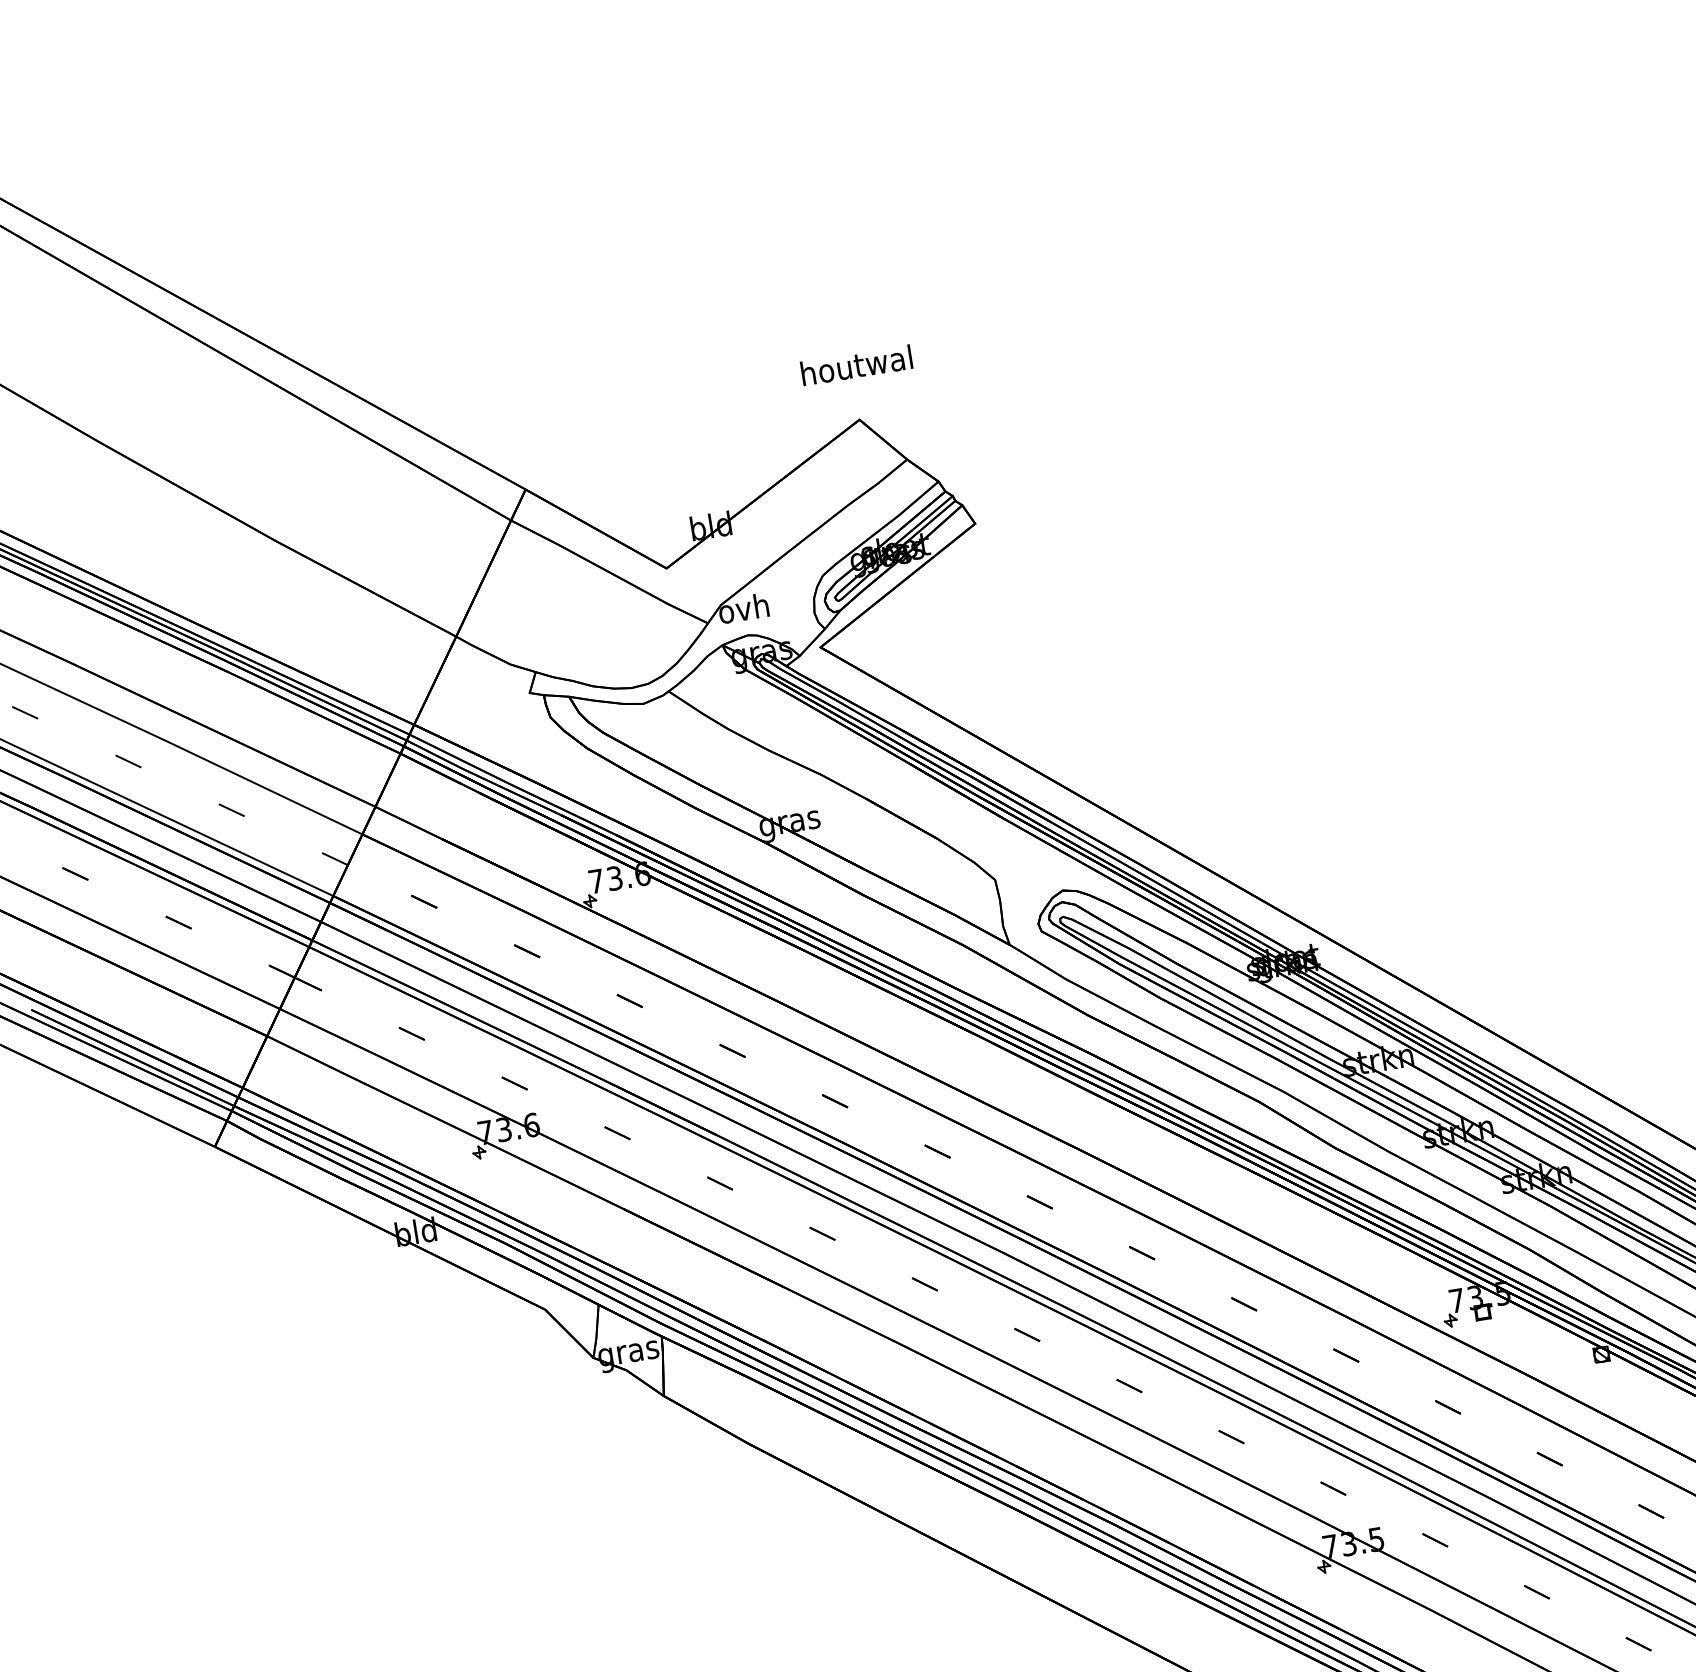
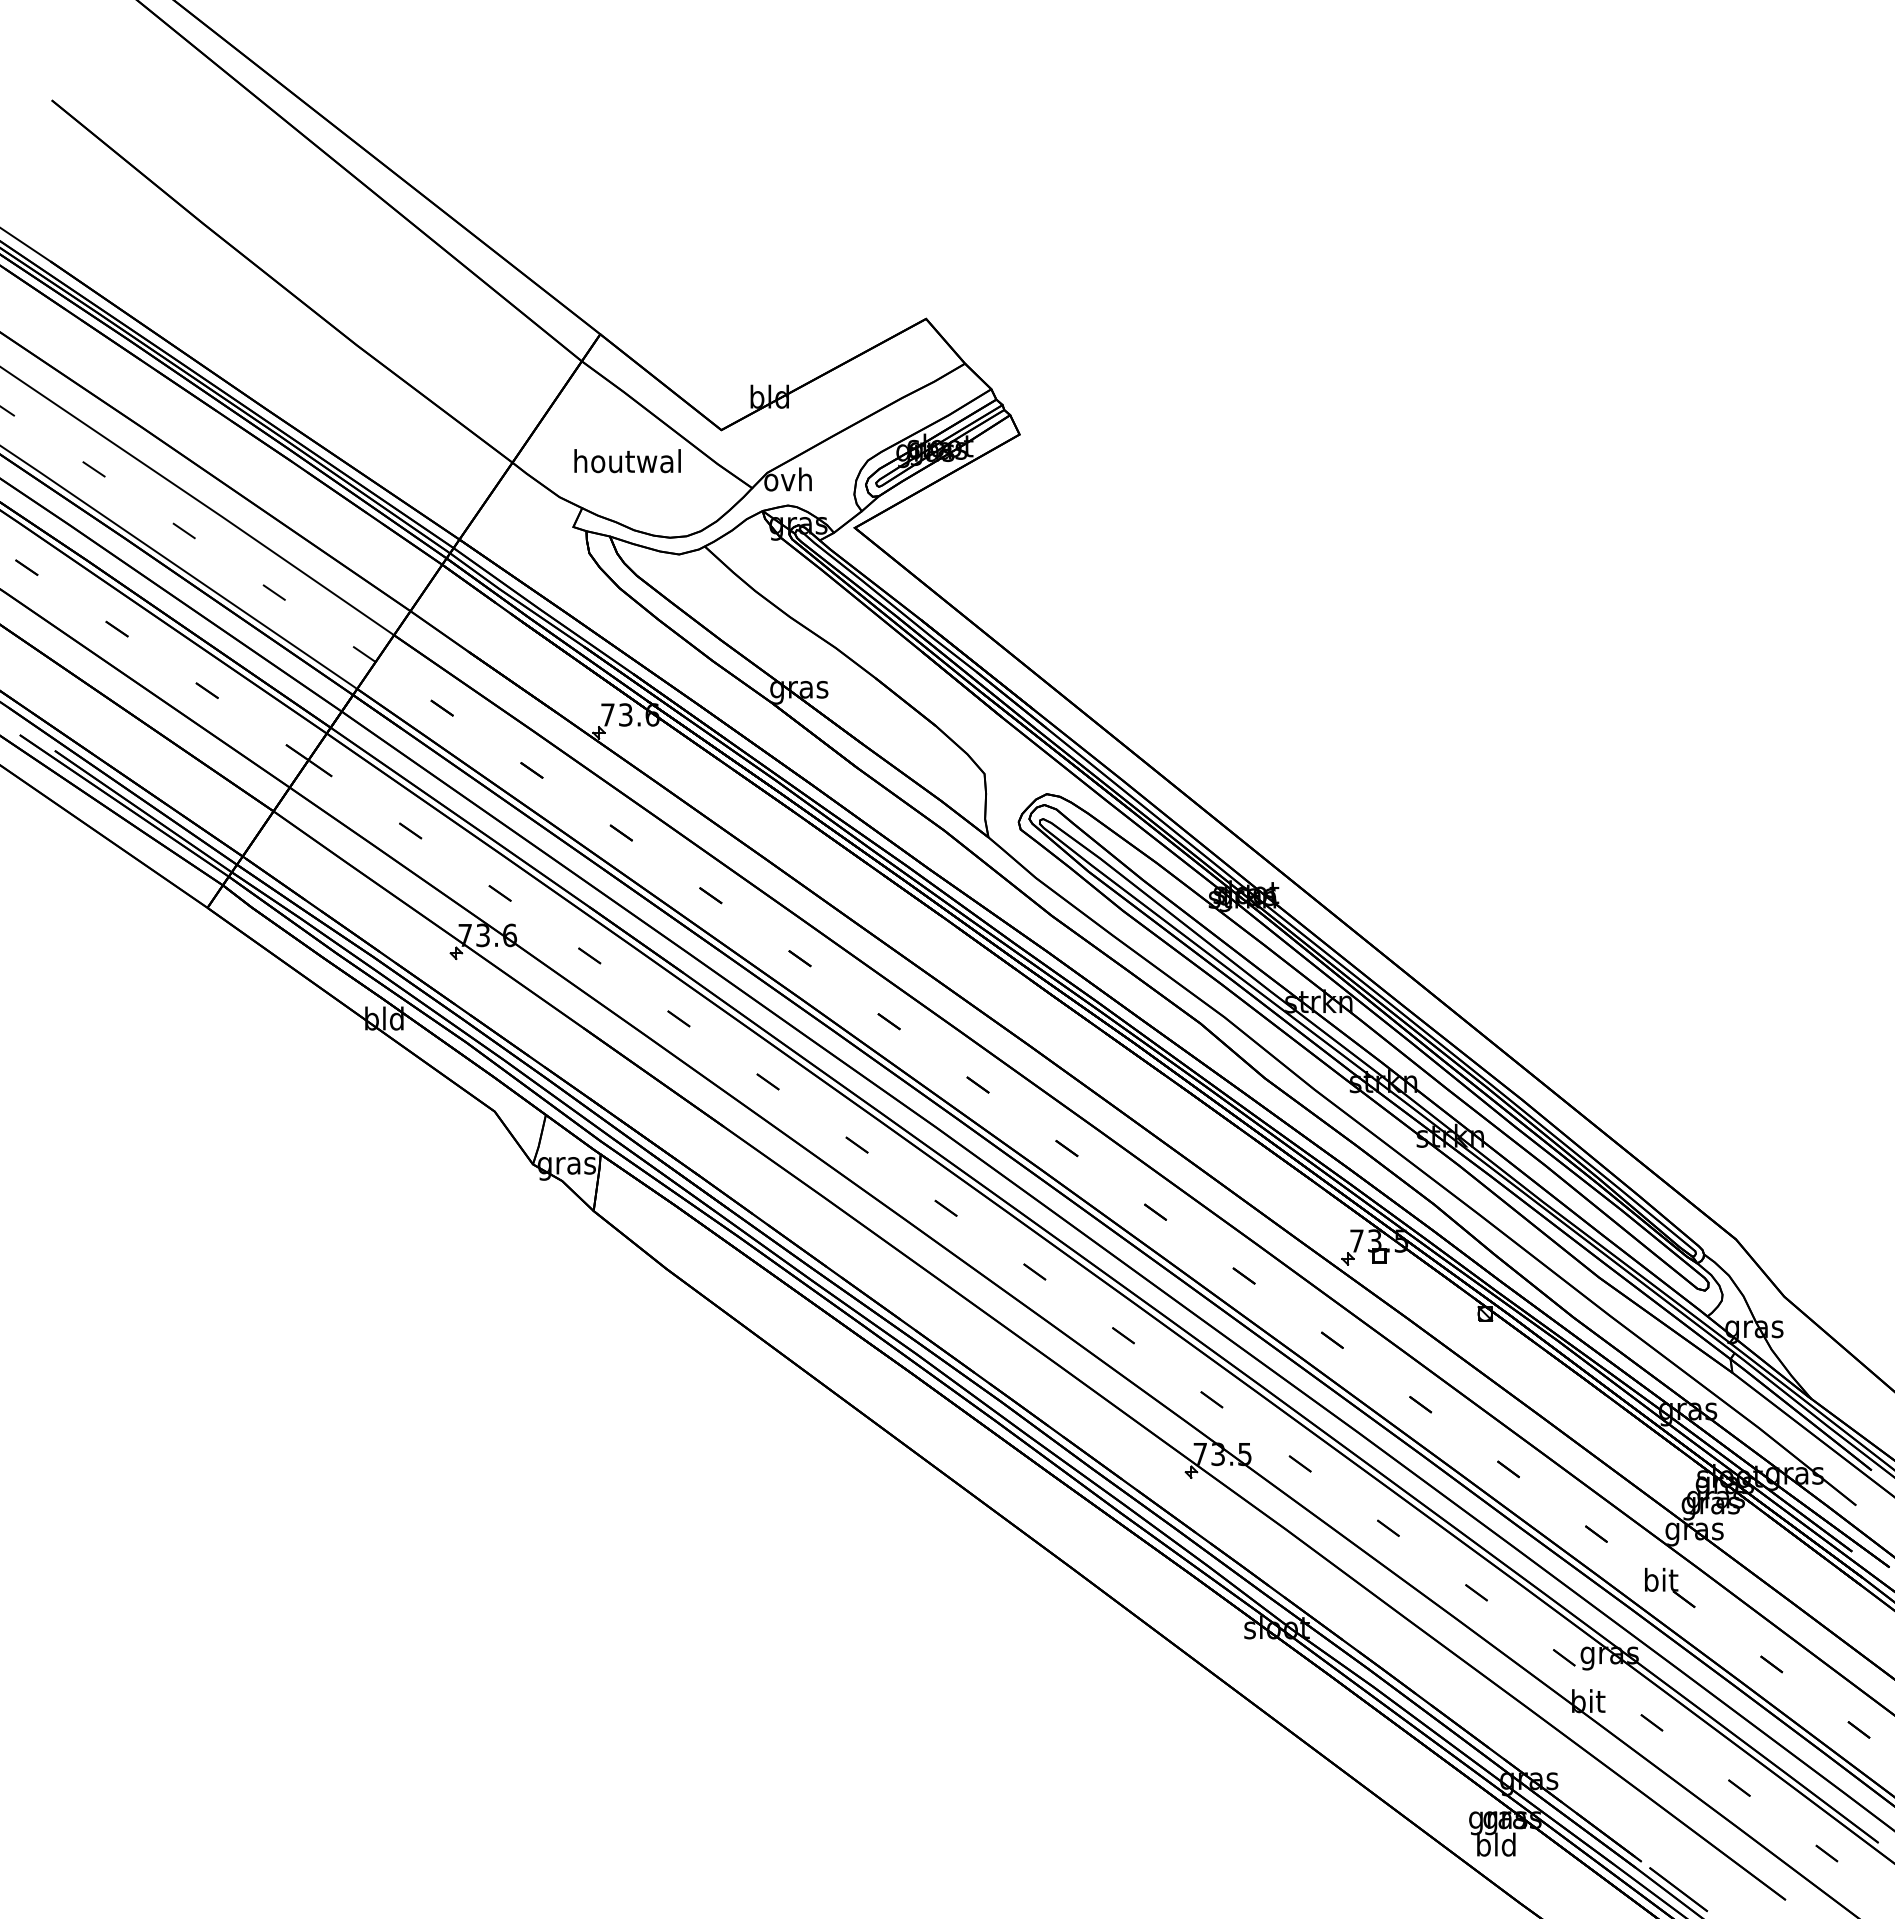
text: (856, 365) -> (627, 461), moved

